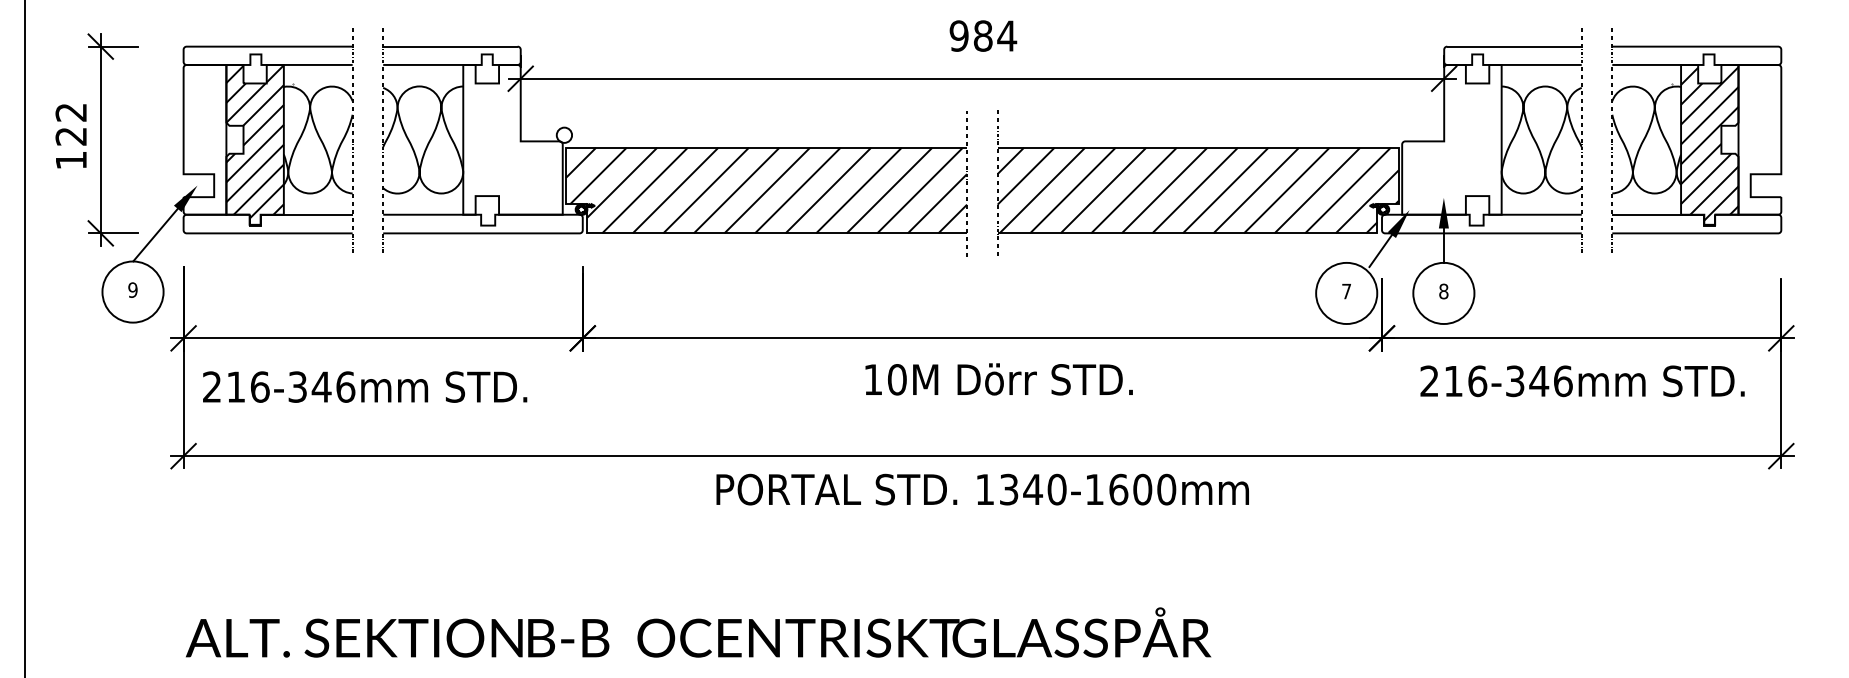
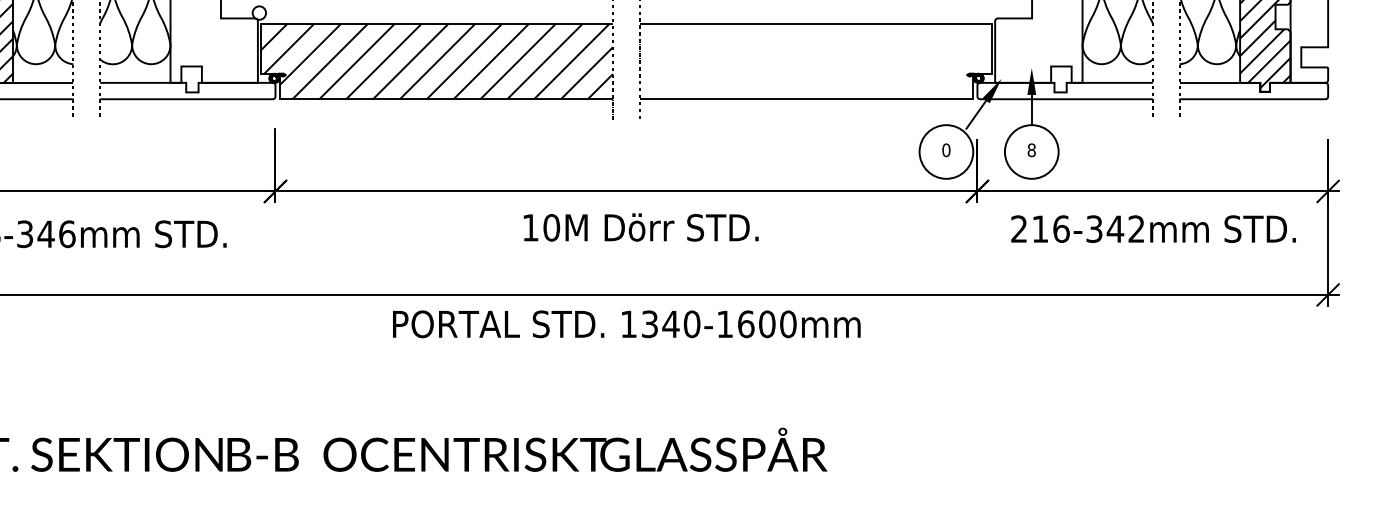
hatch: (1197, 190) -> (815, 61), removed
text: (1346, 291) -> (946, 150), 7 -> 0
text: (1563, 381) -> (1136, 229), 216-346mm -> 216-342mm

